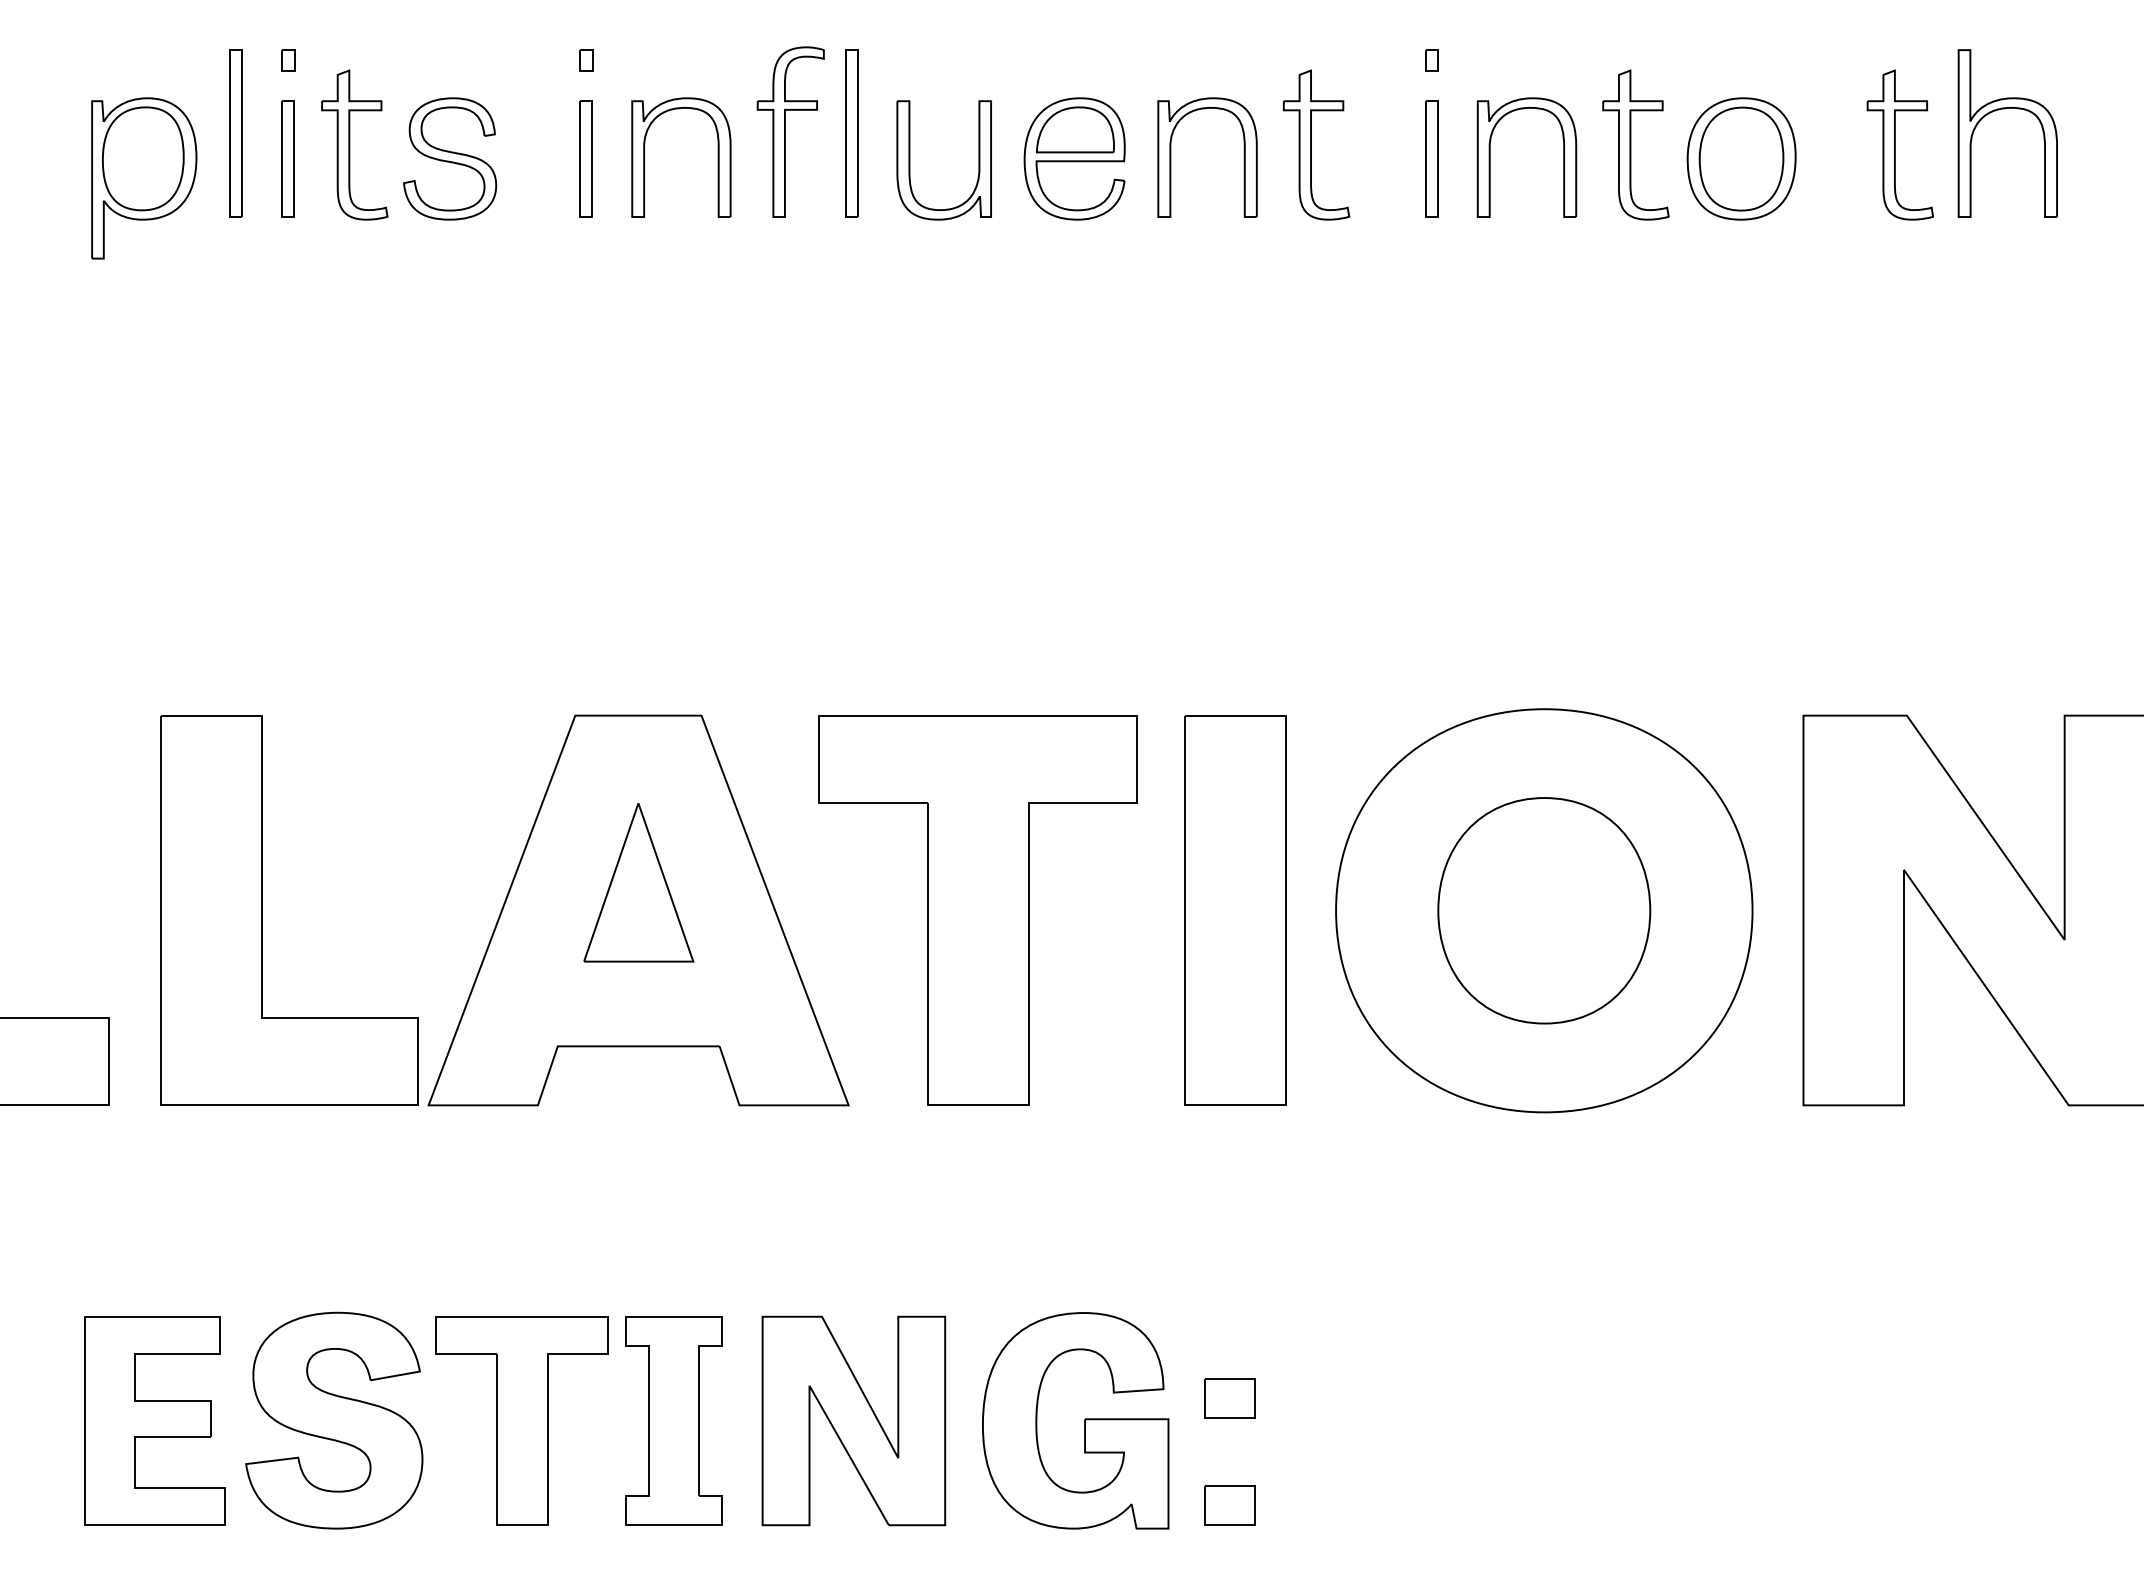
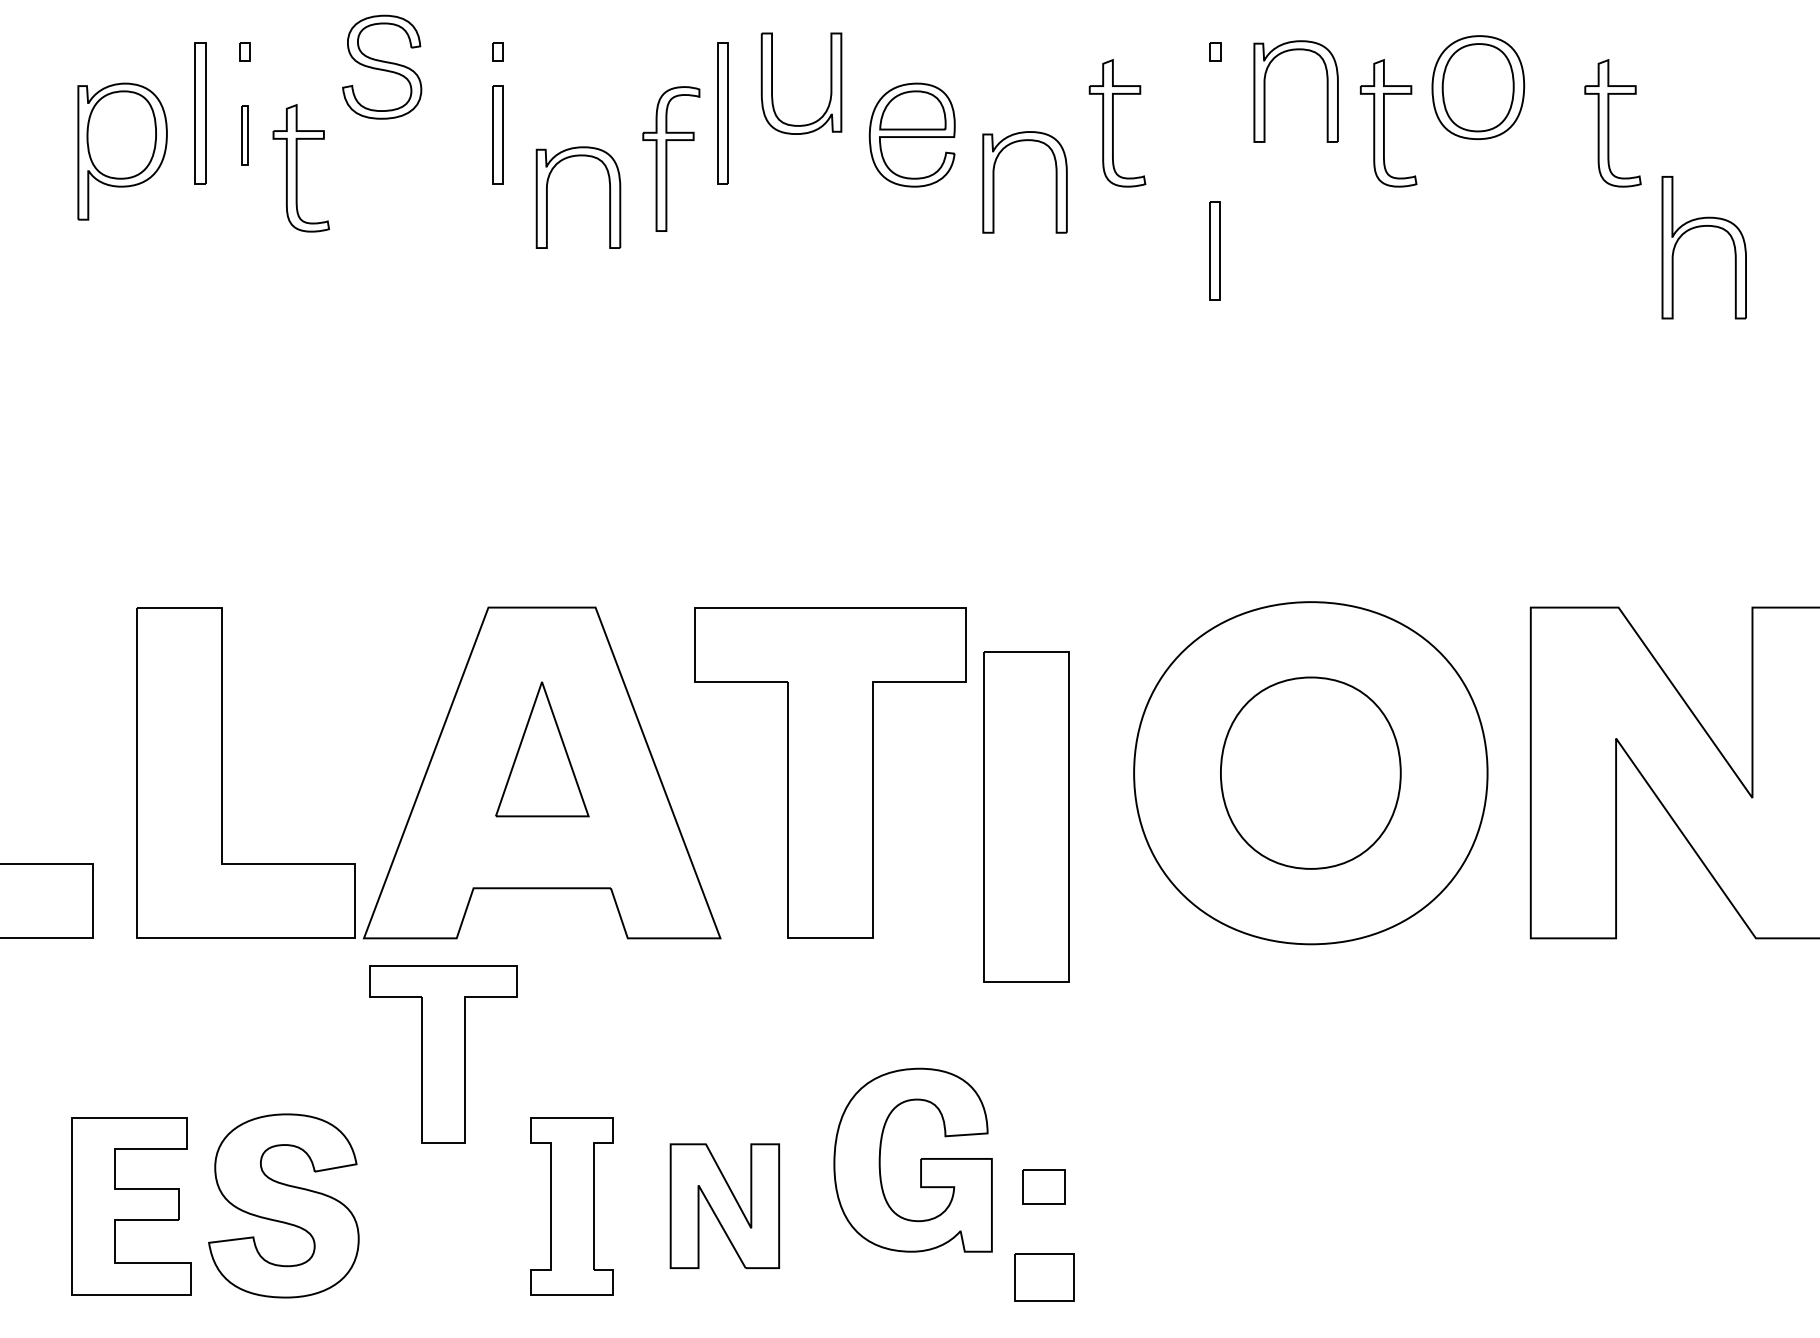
part: (2005, 109) -> (1702, 227), moved
part: (790, 131) -> (671, 158), moved
part: (354, 144) -> (301, 167), moved
part: (717, 157) -> (609, 197), moved
part: (1171, 157) -> (994, 182), moved
part: (1490, 157) -> (1265, 91), moved
part: (287, 158) -> (244, 134), size x0.6
part: (450, 158) -> (382, 66), moved
part: (1431, 158) -> (1215, 250), moved
part: (1741, 158) -> (1478, 87), moved
part: (910, 160) -> (772, 83), moved
part: (1235, 910) -> (1026, 817), moved
part: (521, 1420) -> (442, 1053), moved
part: (853, 1420) -> (724, 1205), size x0.7
part: (1084, 1420) -> (920, 1159), moved
part: (1229, 1505) -> (1043, 1277), size x1.4

